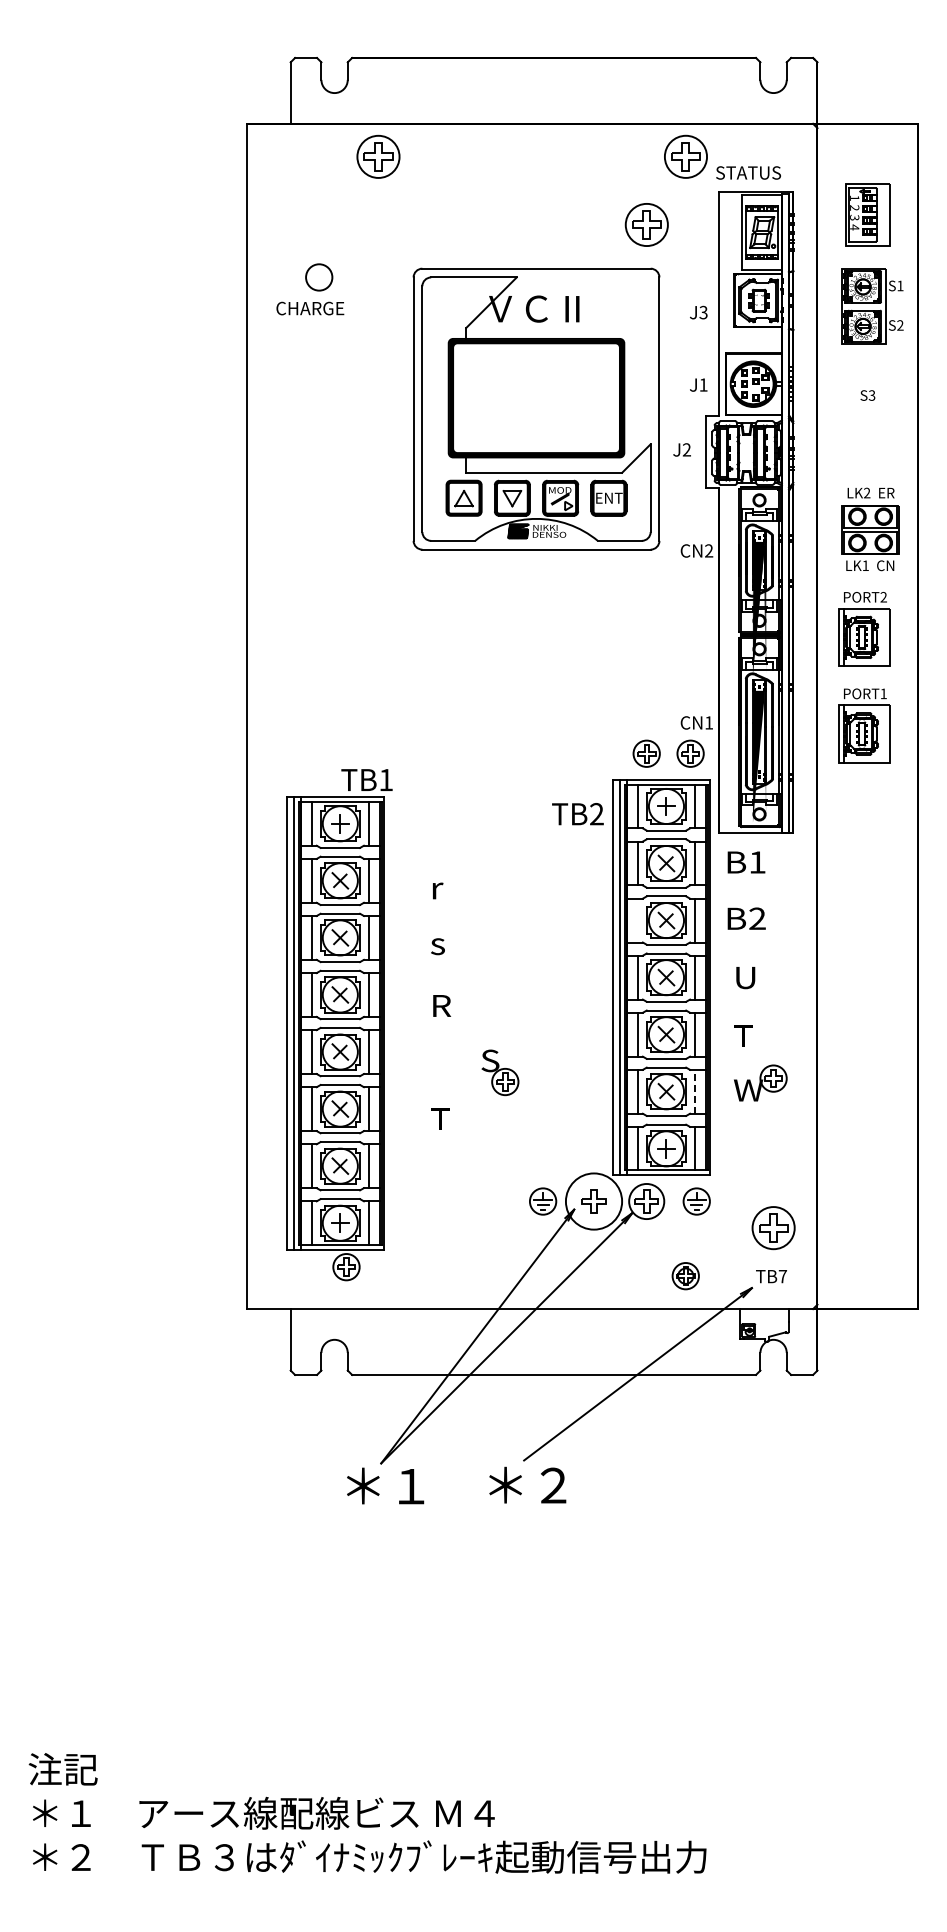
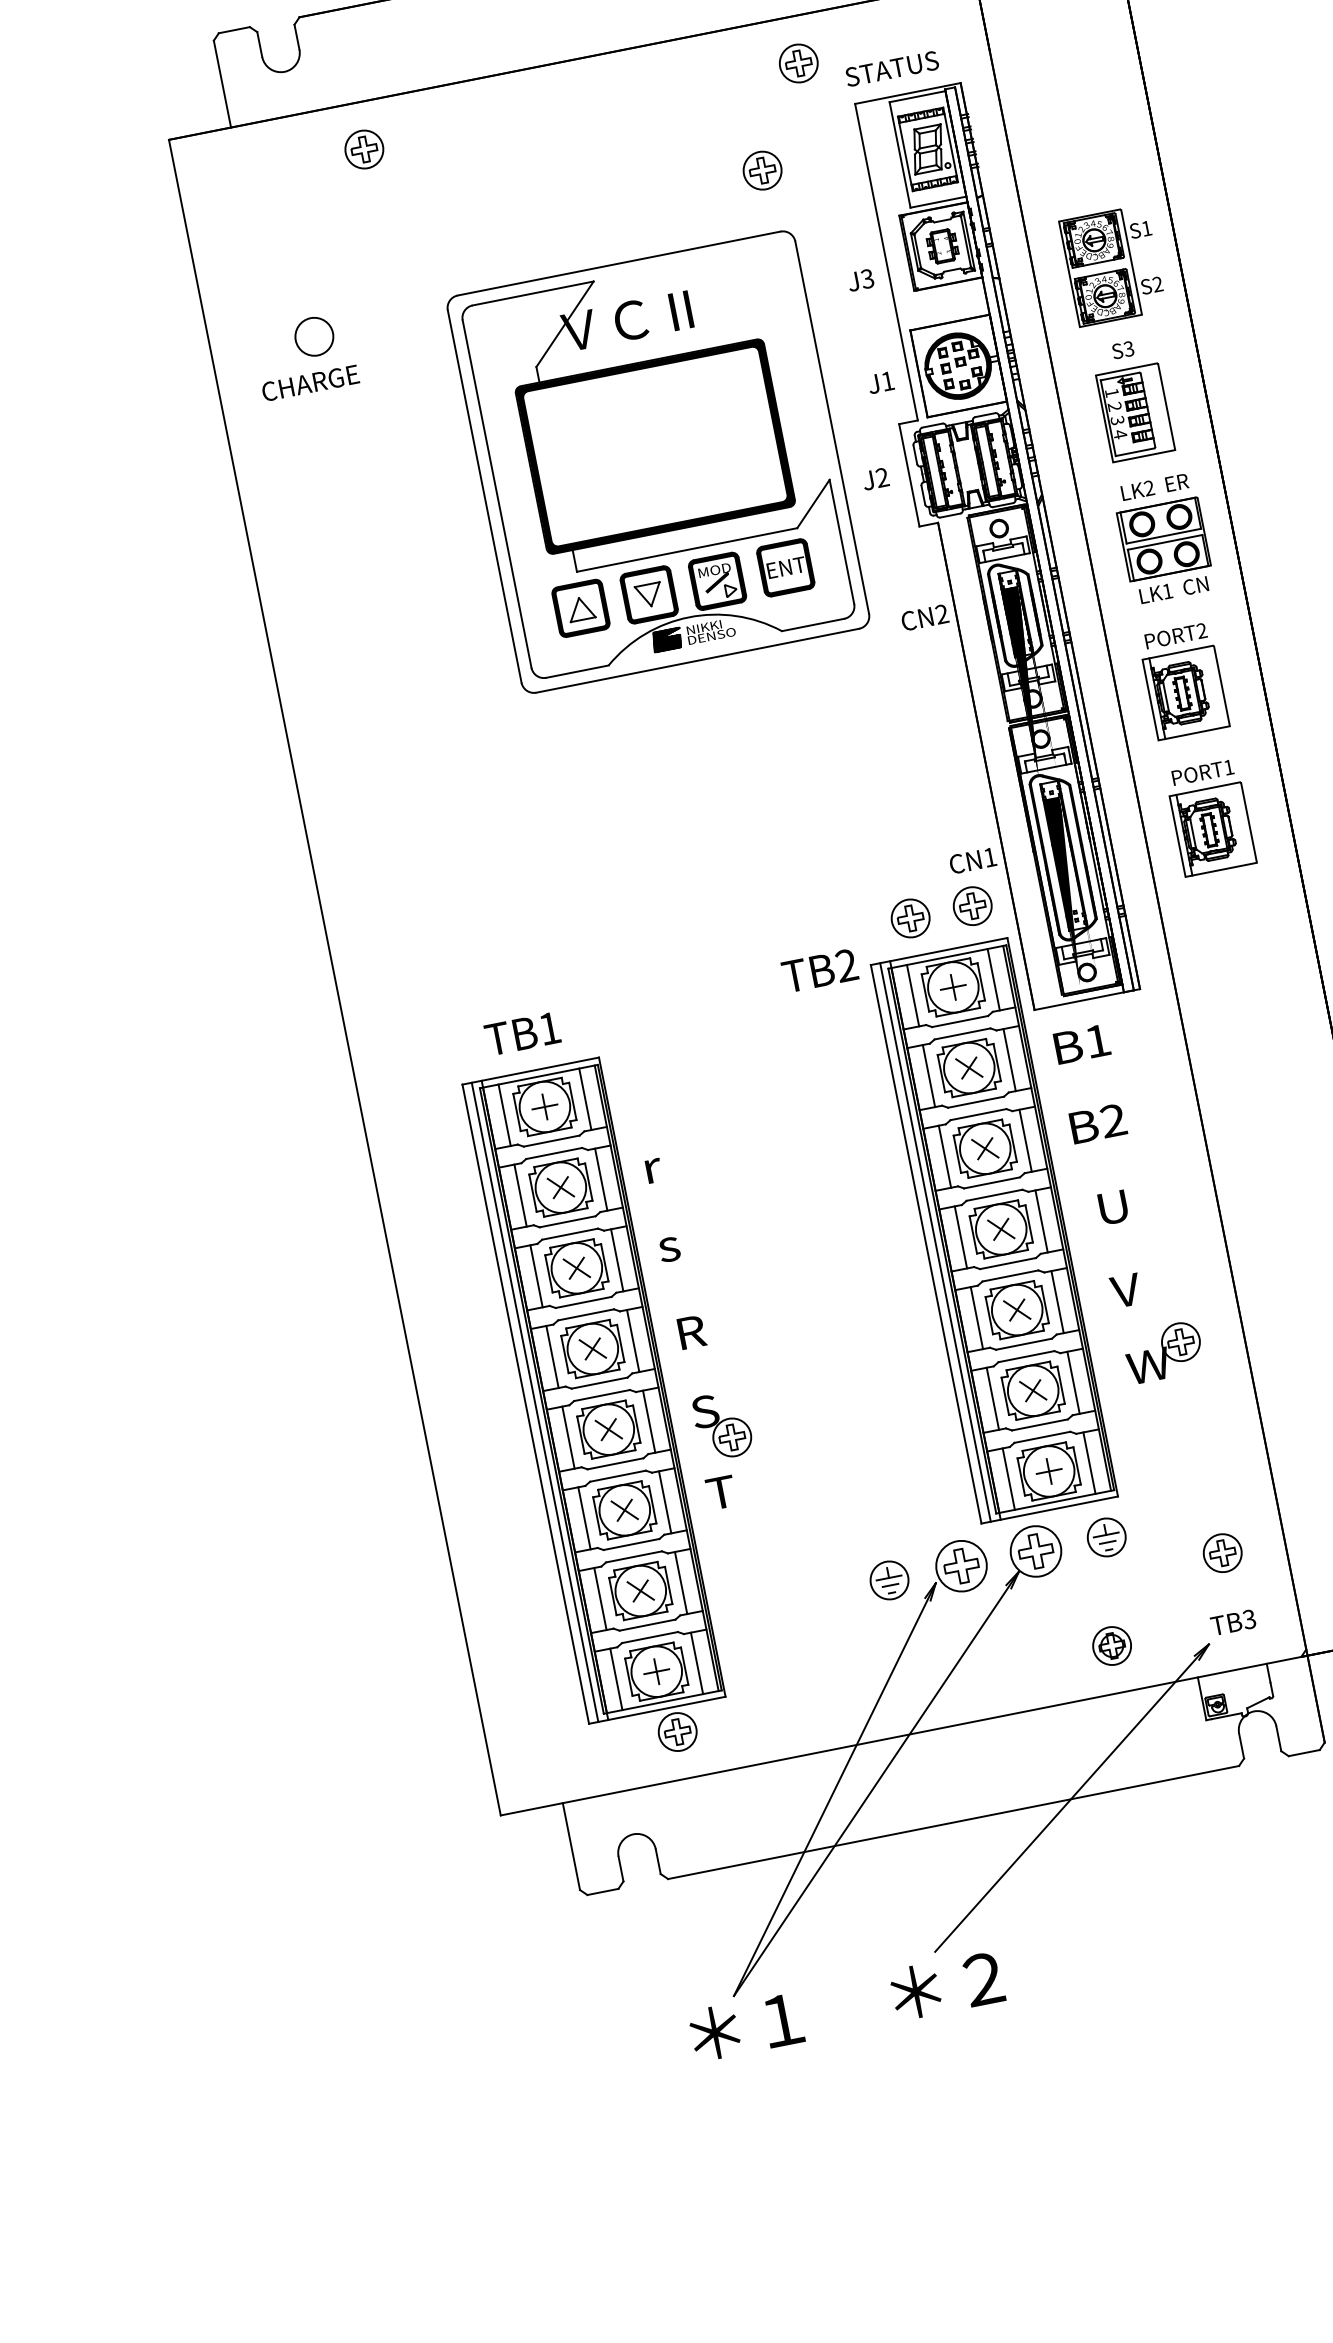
part: (378, 156) -> (364, 149), size x0.62
part: (685, 156) -> (798, 63), size x0.62
part: (867, 214) -> (1134, 412), moved
part: (646, 224) -> (762, 170), size x0.62
part: (872, 306) -> (1113, 265), moved
text: (577, 814) -> (819, 971), moved
line: (637, 920) -> (944, 1156), added
text: (743, 1036) -> (1126, 1291), T -> V
part: (335, 1038) -> (598, 1411), moved
part: (500, 1072) -> (722, 1425), moved
line: (695, 1091) -> (1074, 1382), dashed -> solid
circle: (593, 1201) -> (960, 1566), size x0.62
part: (773, 1227) -> (1222, 1552), size x0.62
text: (782, 1276) -> (1248, 1619), TB7 -> TB3

